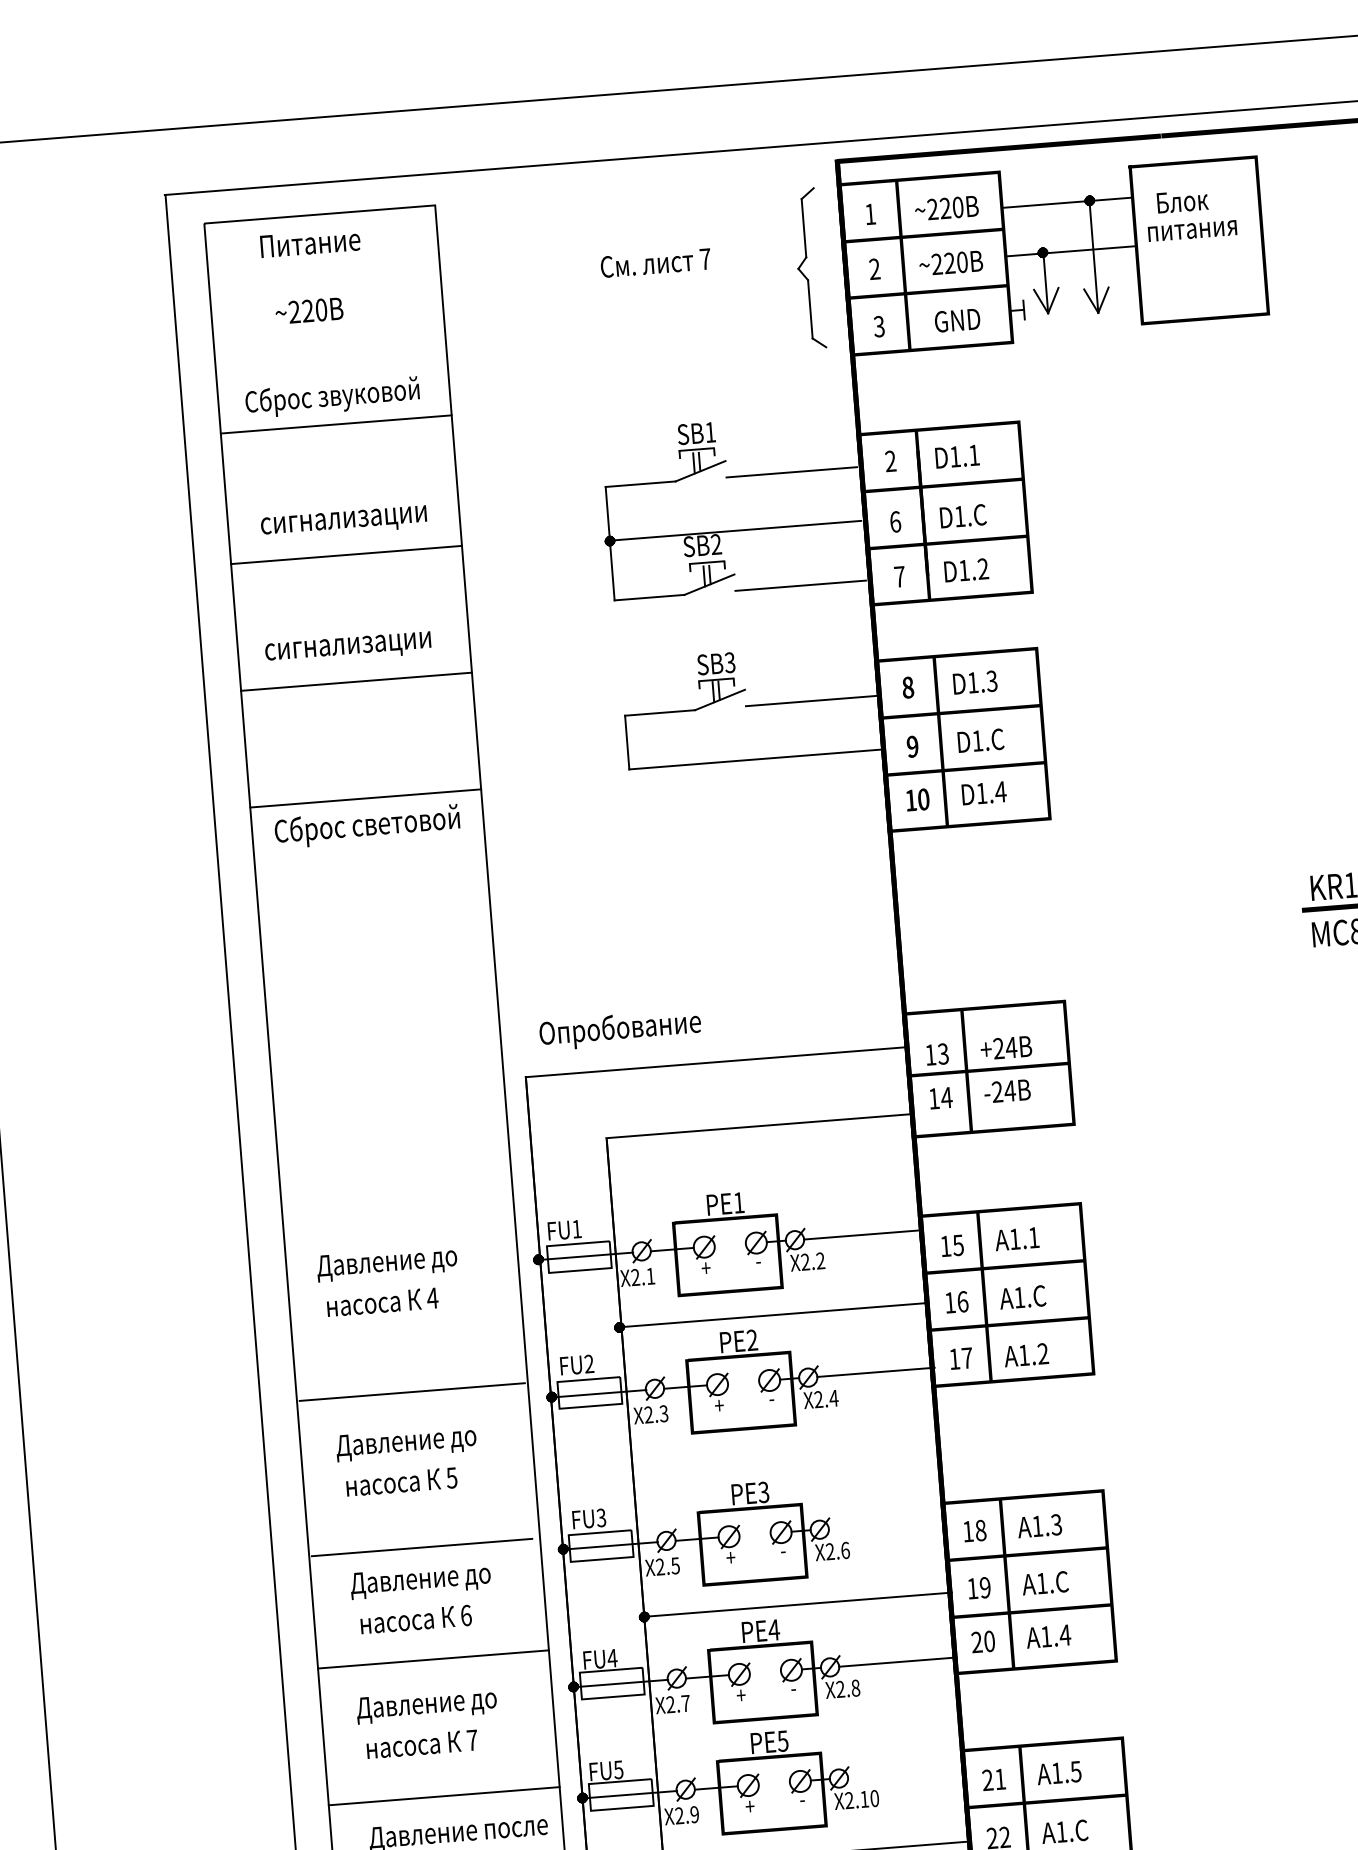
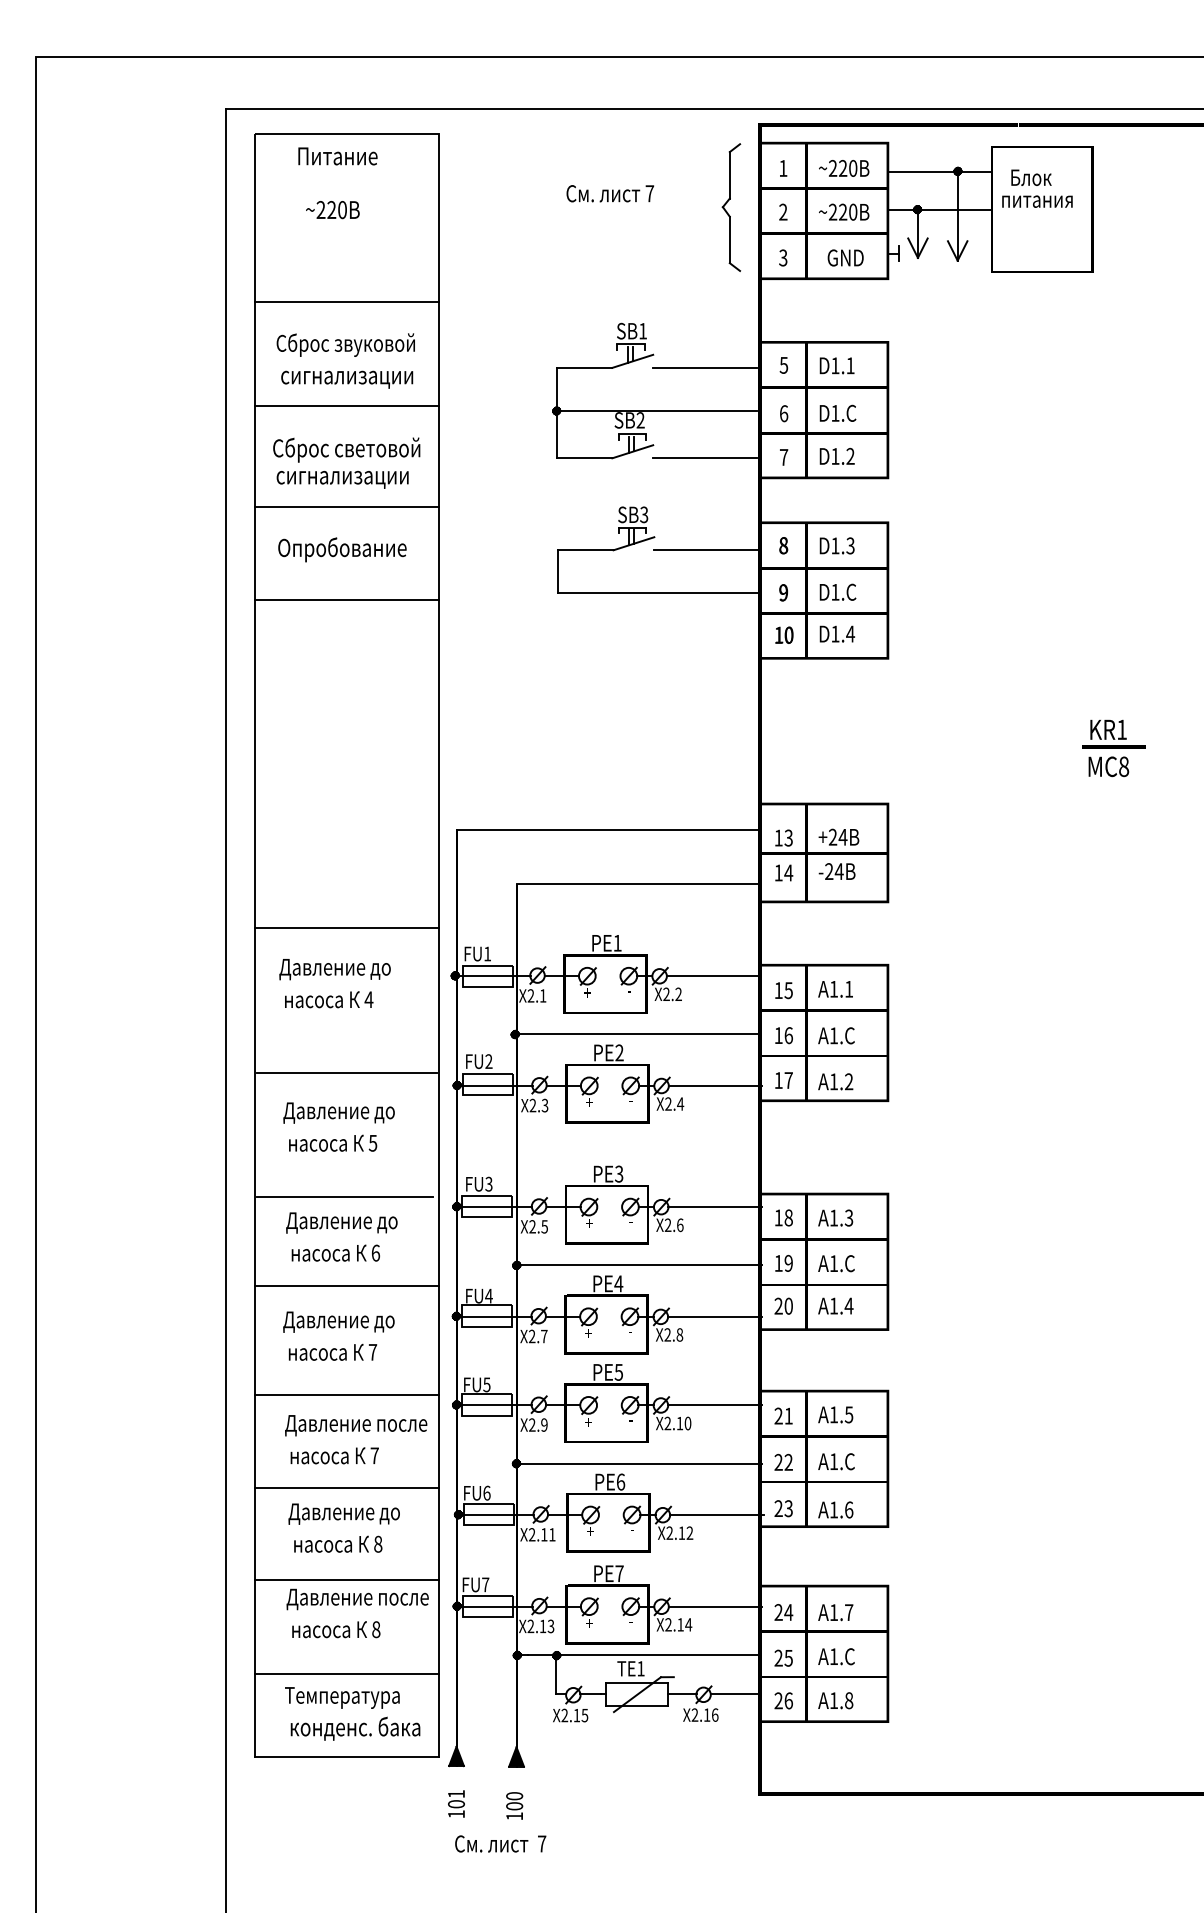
text: (332, 396) -> (345, 344), moved
text: (890, 460) -> (783, 364), 2 -> 5
text: (367, 825) -> (346, 449), moved
text: (620, 1029) -> (342, 549), moved
line: (398, 1209) -> (347, 927), added
line: (886, 1524) -> (714, 1207), added
line: (906, 1773) -> (714, 1405), added

